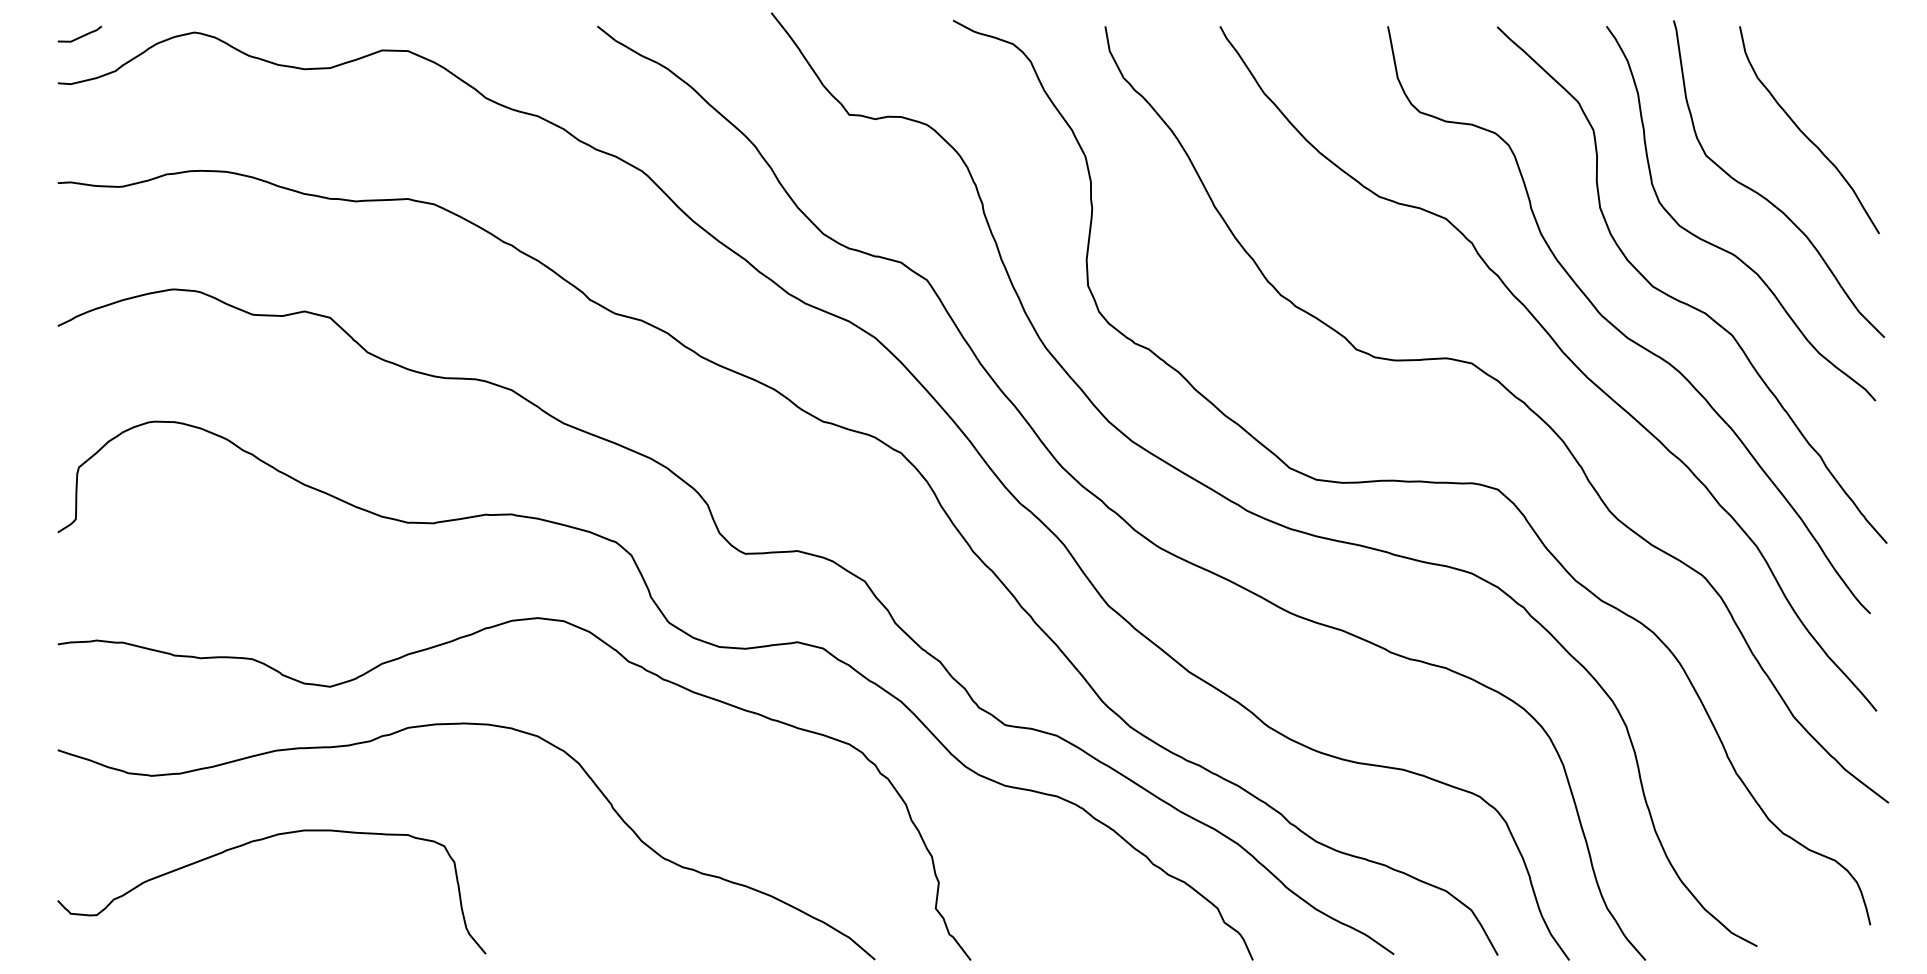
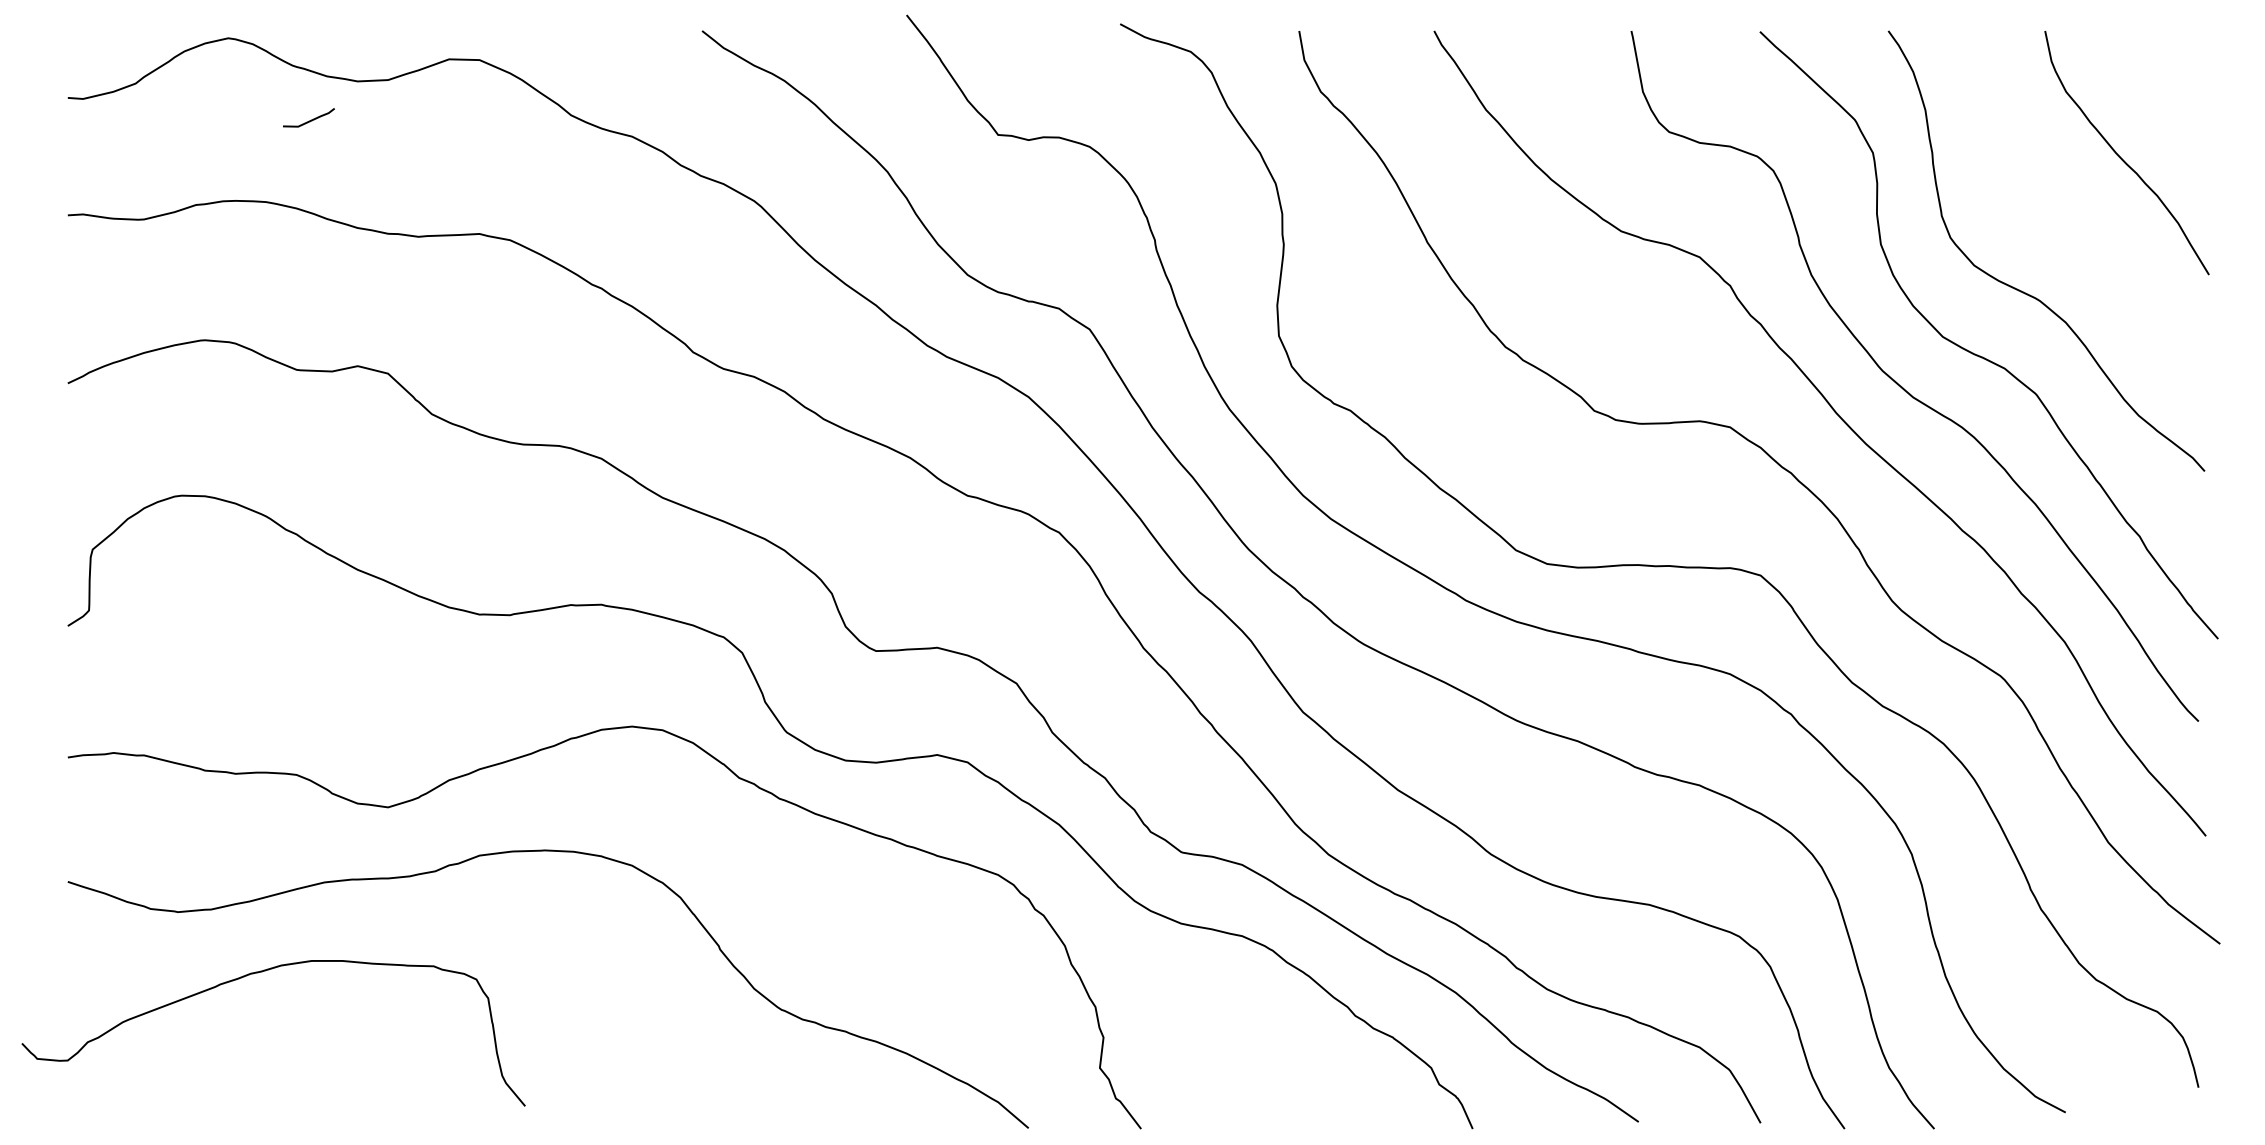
line: (81, 35) -> (310, 119), moved
curve: (1764, 196) -> (2074, 231), removed
curve: (262, 840) -> (262, 972), moved

